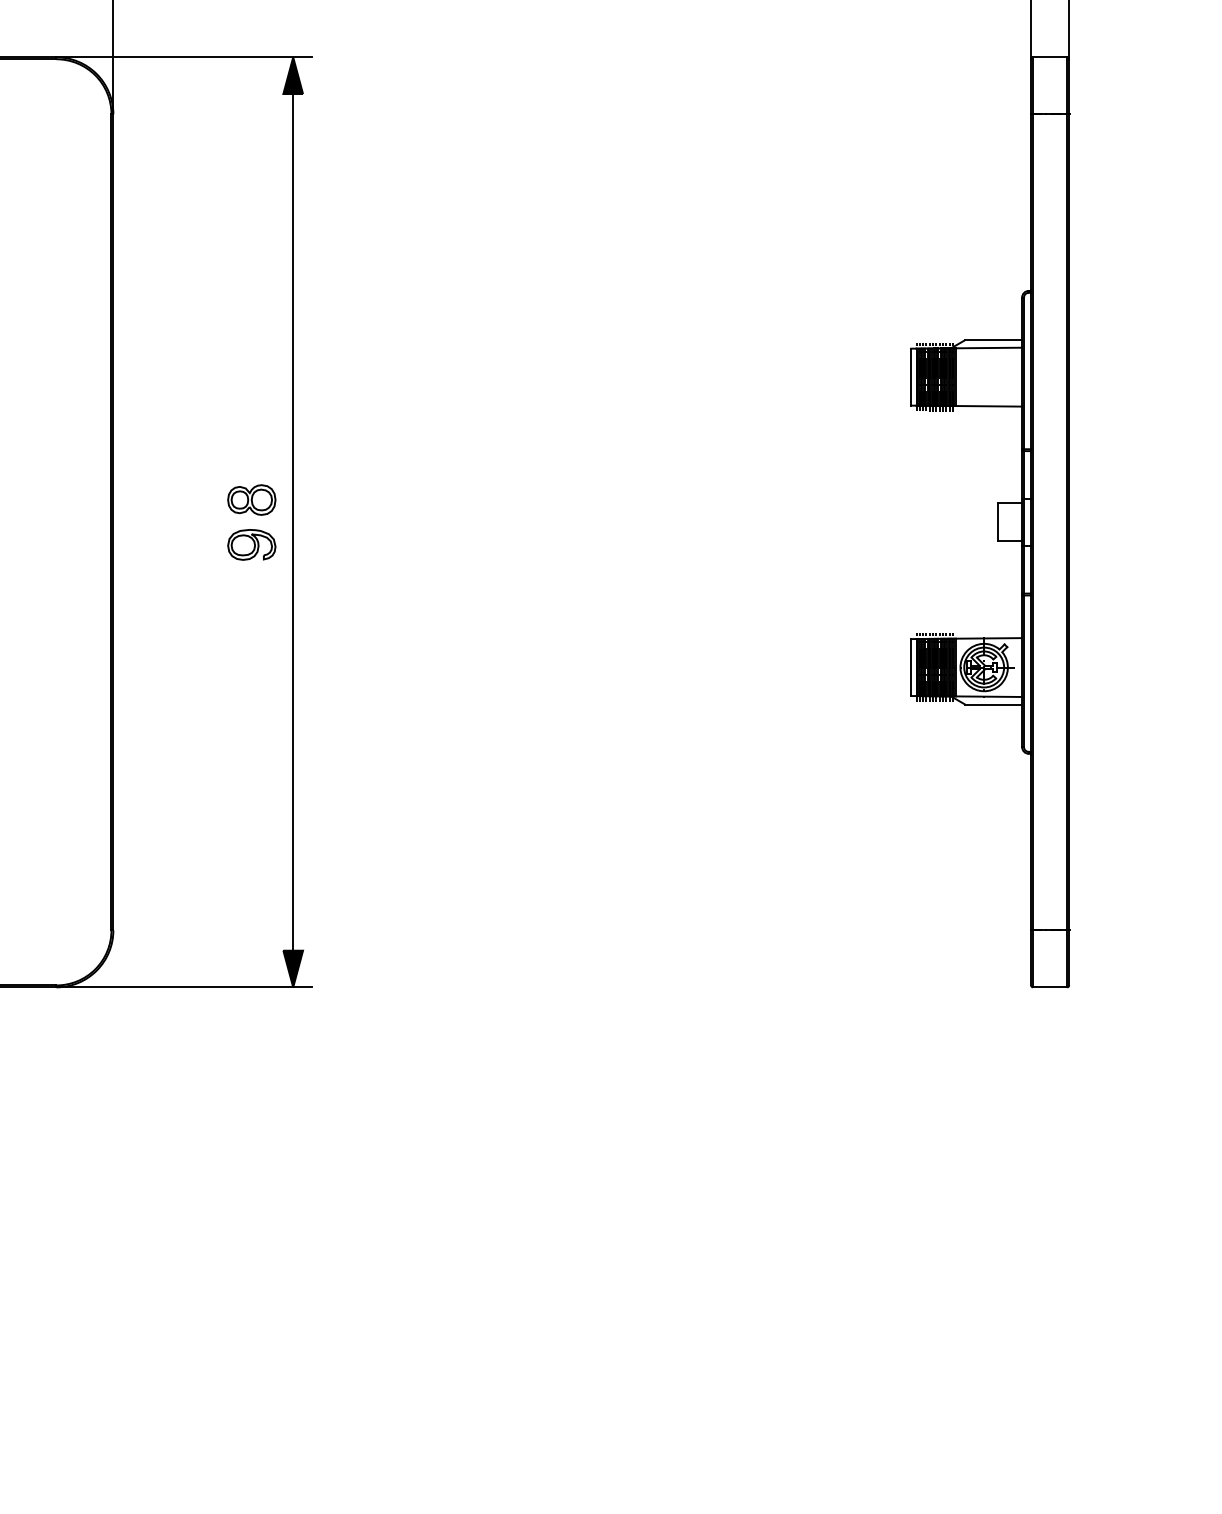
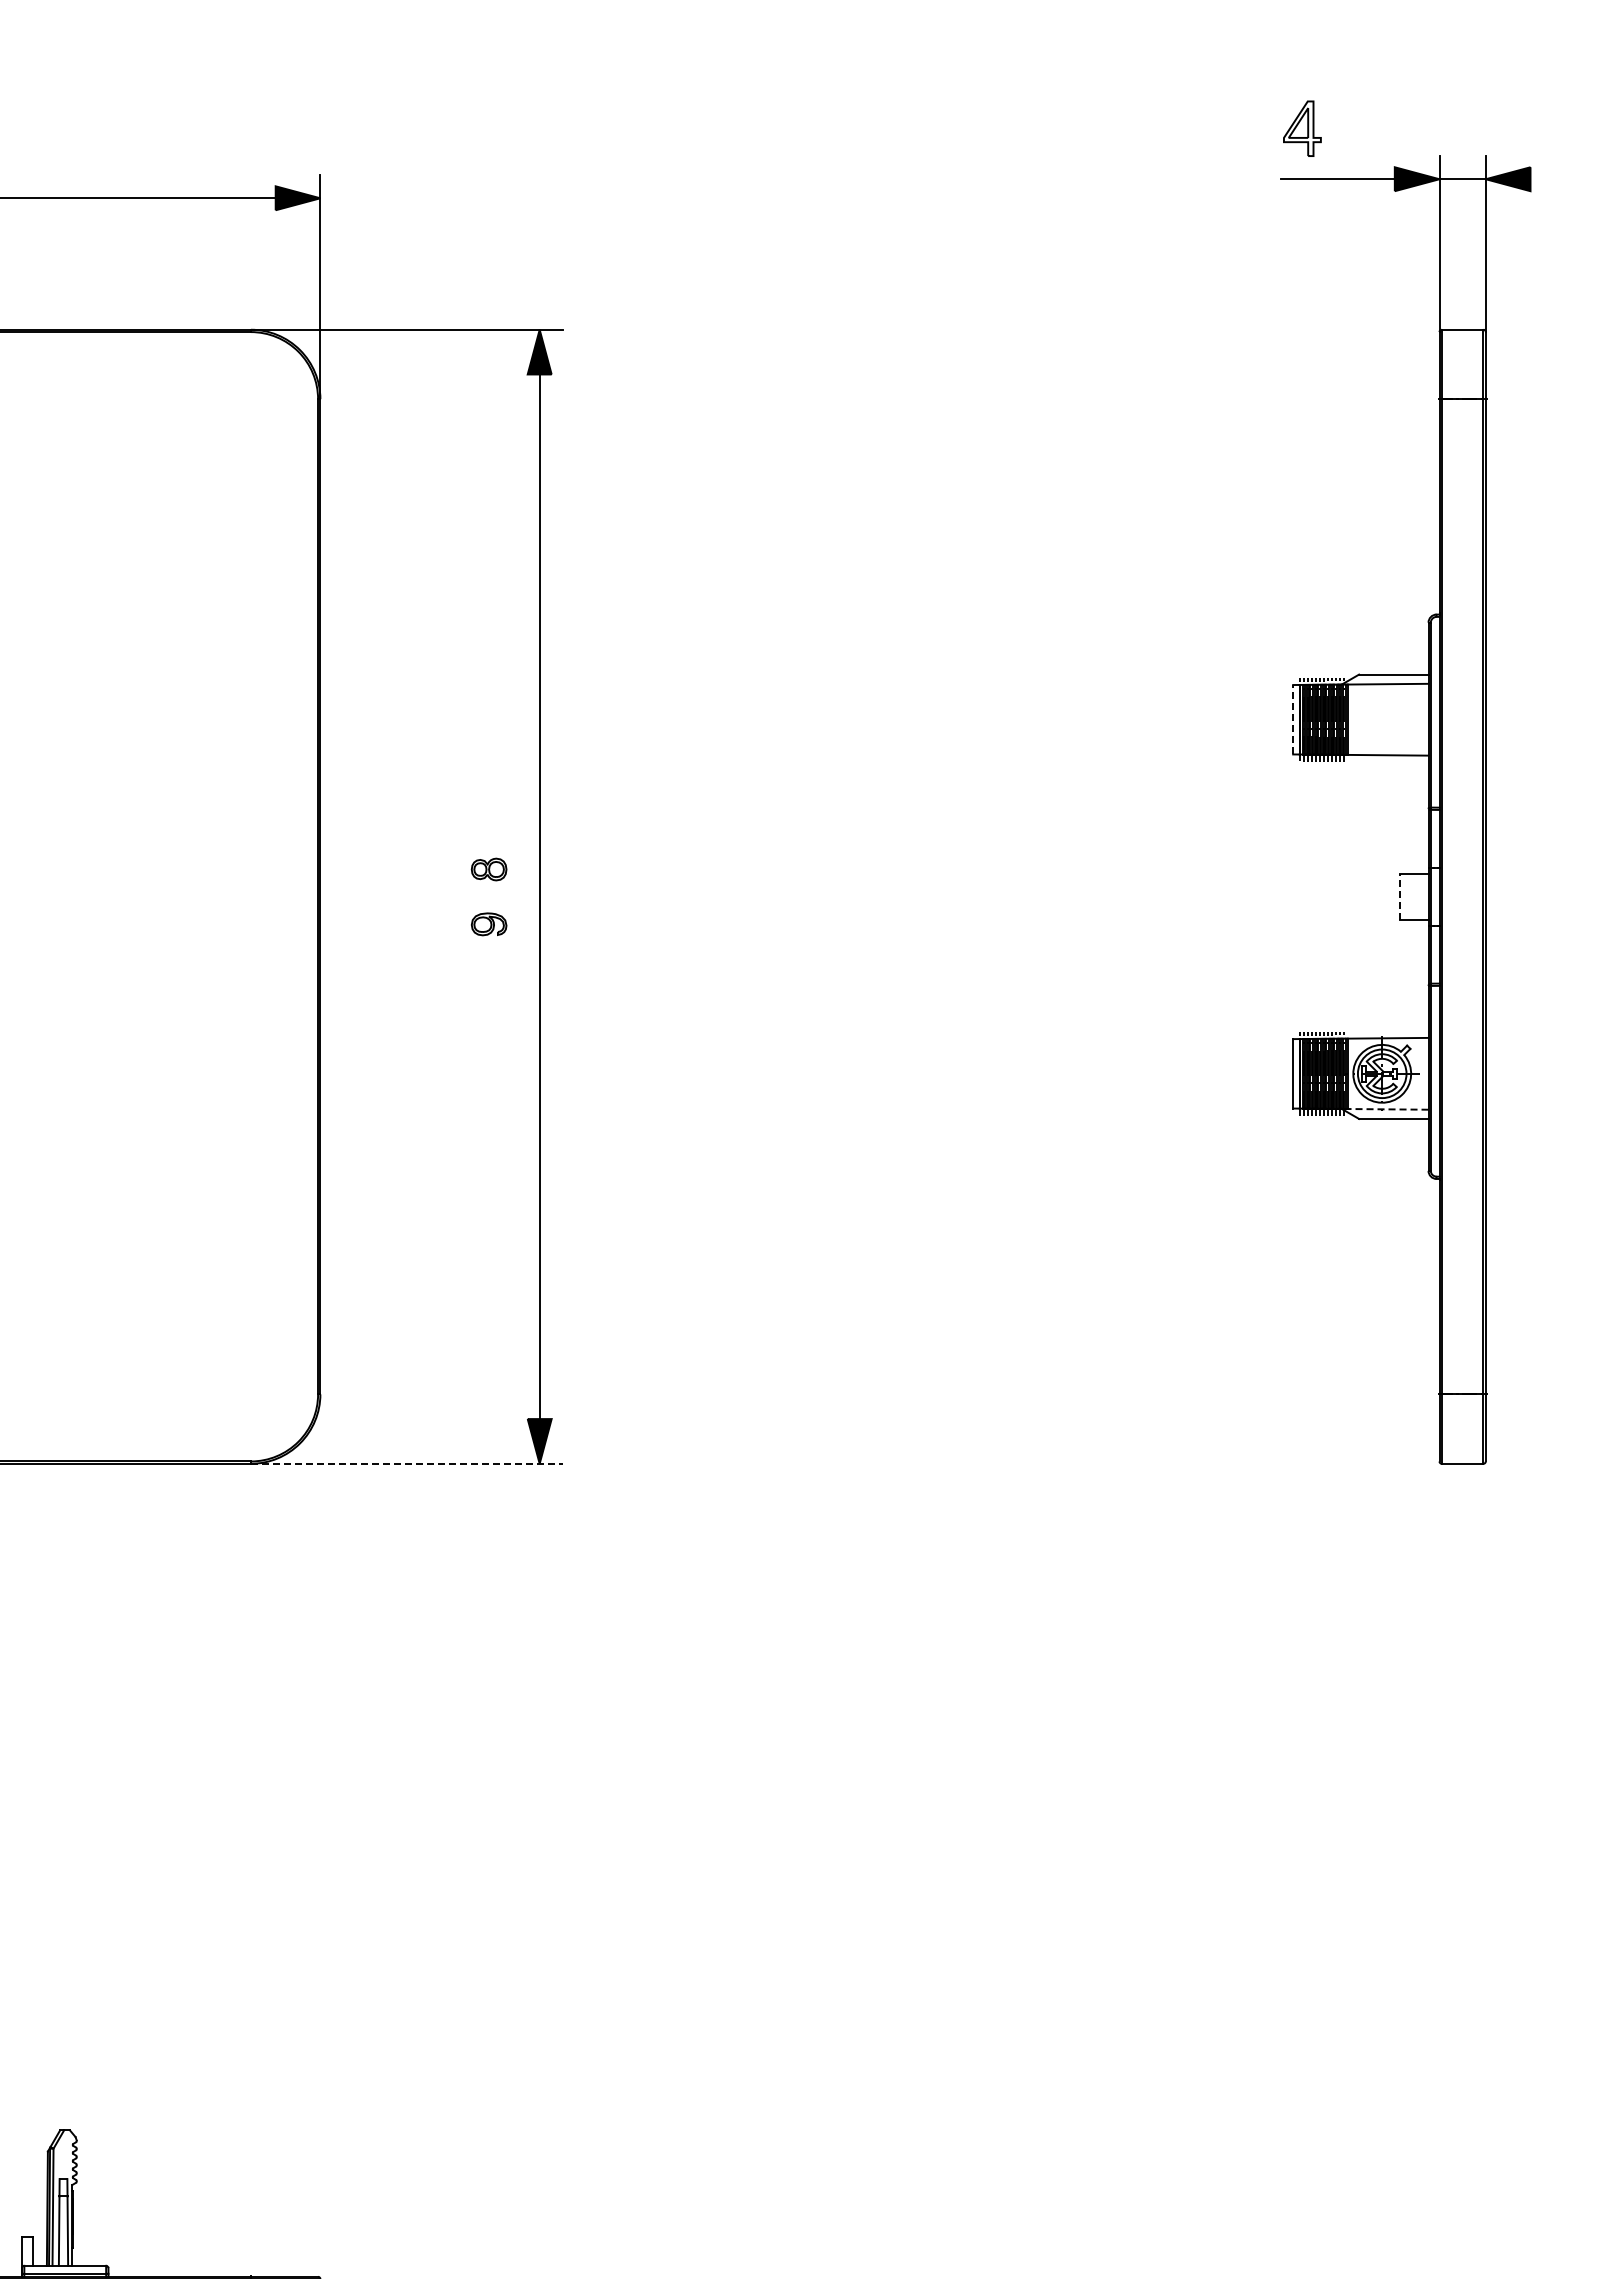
line: (911, 376) -> (1293, 719), solid -> dashed
part: (251, 499) -> (488, 869), size x0.6
line: (998, 522) -> (1399, 896), solid -> dashed
part: (251, 545) -> (488, 924), size x0.6
line: (988, 696) -> (1387, 1109), solid -> dashed
line: (183, 987) -> (406, 1463), solid -> dashed

